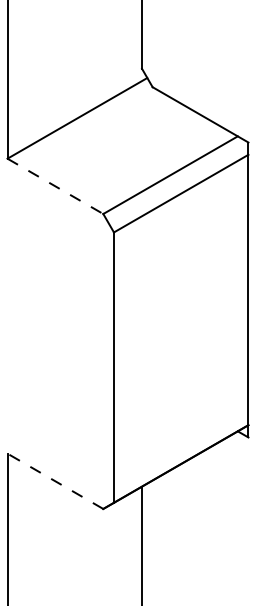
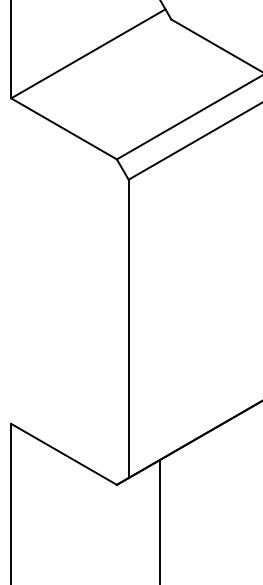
line: (55, 186) -> (64, 129), dashed -> solid
line: (55, 481) -> (64, 454), dashed -> solid

